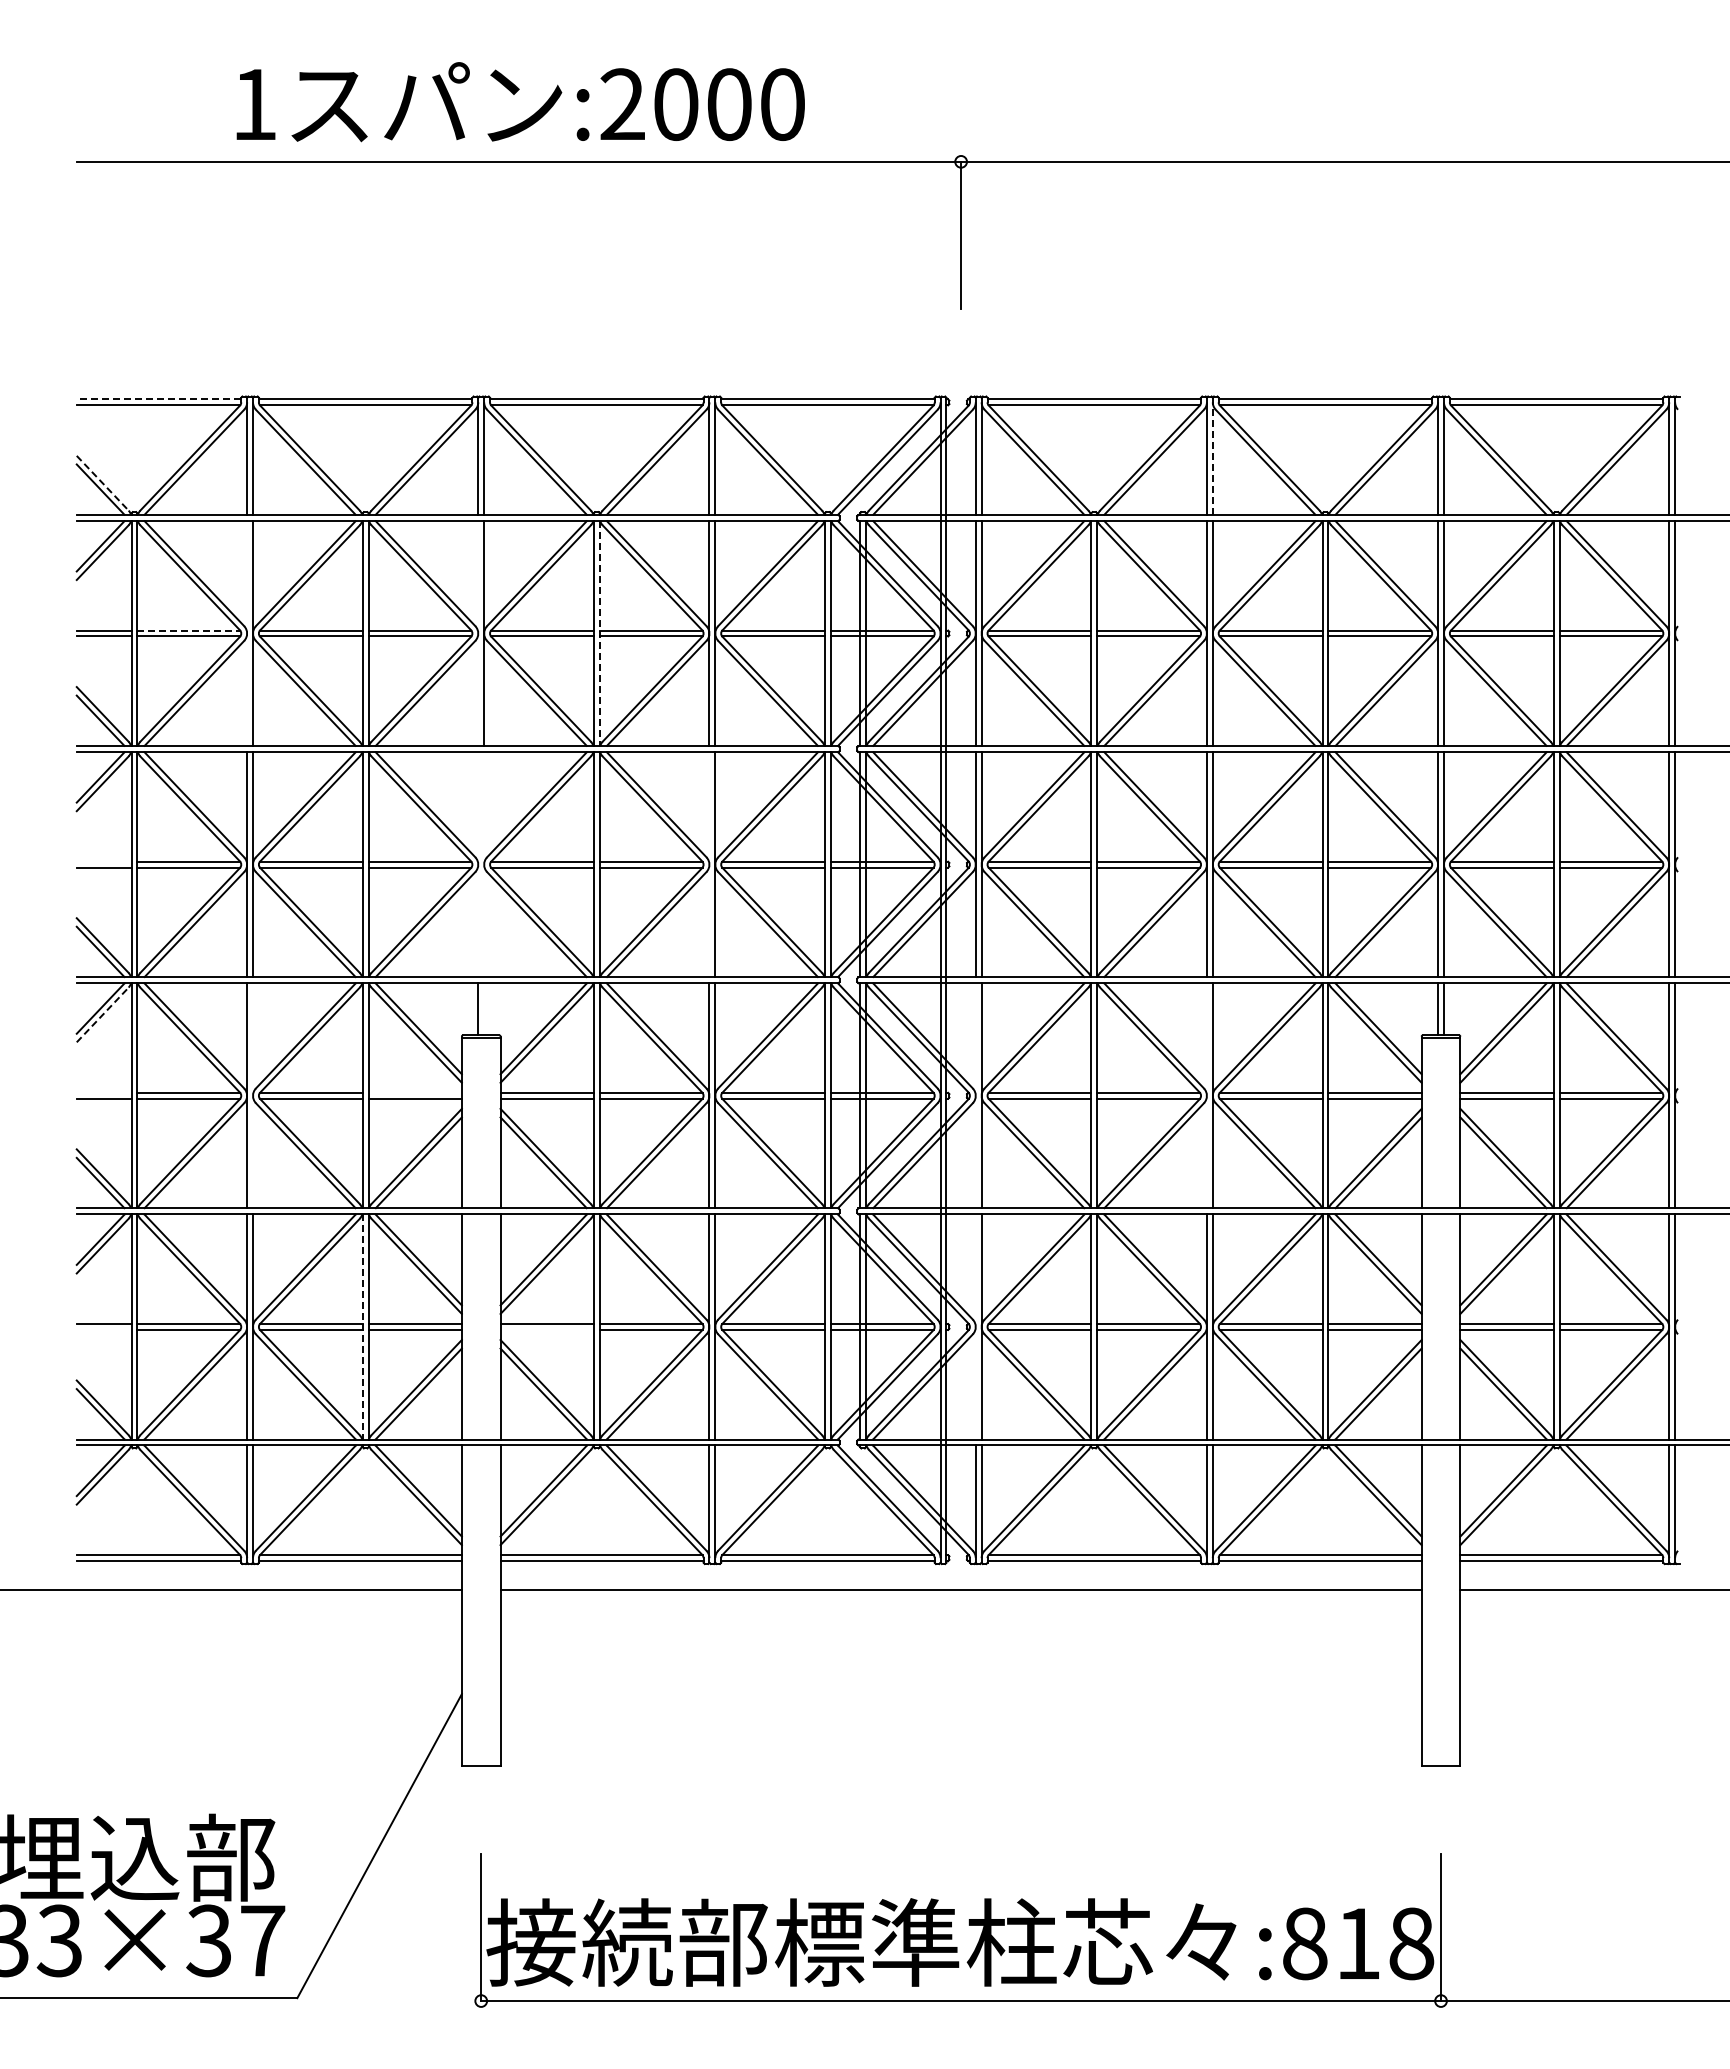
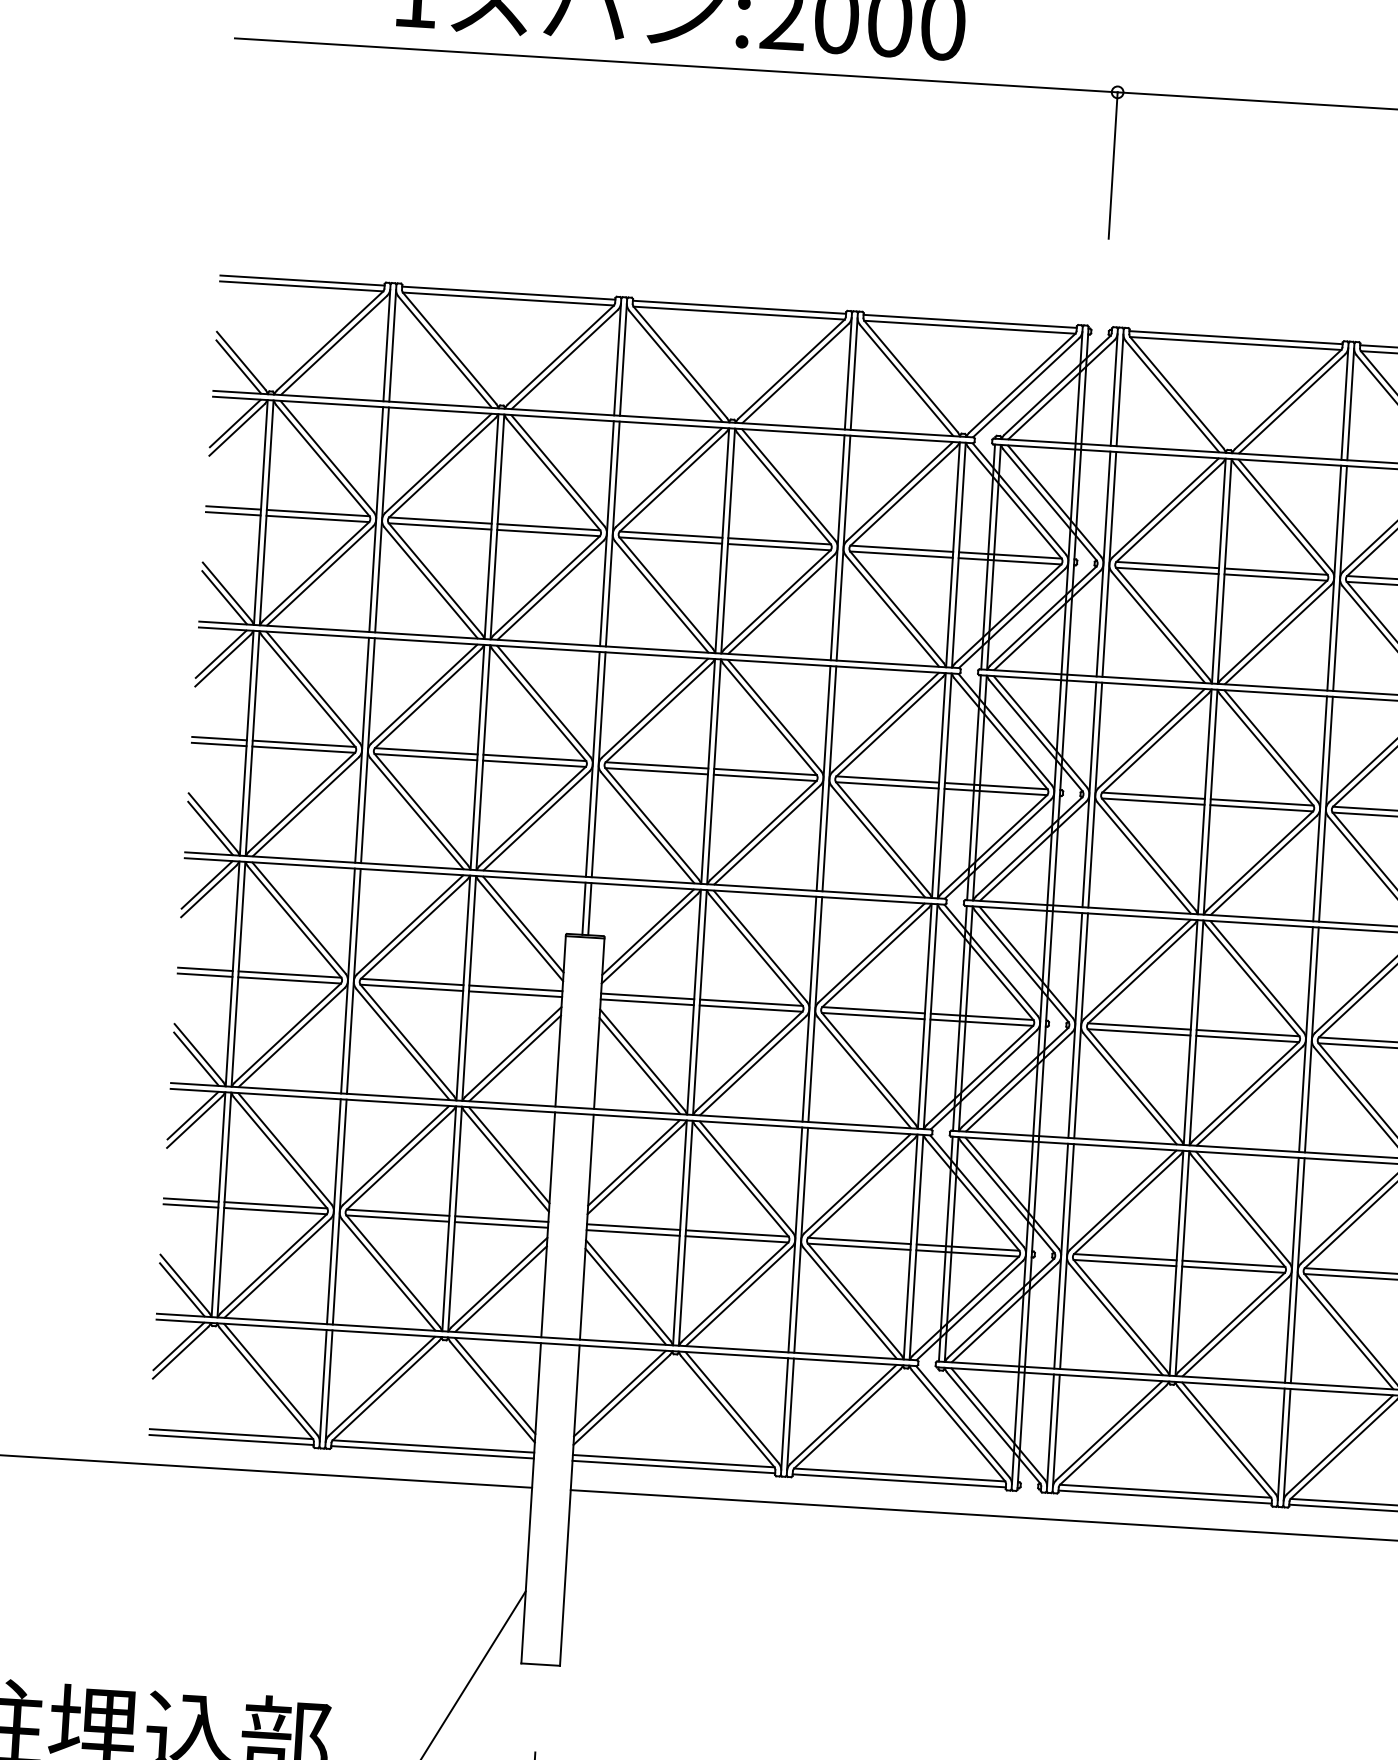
line: (158, 399) -> (302, 280), dashed -> solid
line: (1212, 456) -> (1350, 401), dashed -> solid
line: (102, 483) -> (240, 360), dashed -> solid
line: (189, 630) -> (318, 513), dashed -> solid
line: (247, 633) -> (376, 519), added
line: (478, 633) -> (607, 533), added
line: (599, 633) -> (727, 541), dashed -> solid
line: (103, 861) -> (218, 738), added
line: (478, 864) -> (593, 764), added
line: (484, 864) -> (599, 764), added
line: (709, 864) -> (823, 778), added
line: (484, 1009) -> (590, 909), added
line: (102, 1014) -> (208, 891), dashed -> solid
line: (103, 1092) -> (204, 968), added
line: (414, 1092) -> (515, 987), added
line: (253, 1095) -> (354, 981), added
line: (975, 1095) -> (1075, 1025), added
line: (1206, 1095) -> (1305, 1039), added
line: (362, 1326) -> (449, 1218), dashed -> solid
line: (975, 1326) -> (1060, 1255), added
line: (103, 1329) -> (190, 1205), added
line: (546, 1329) -> (632, 1232), added

